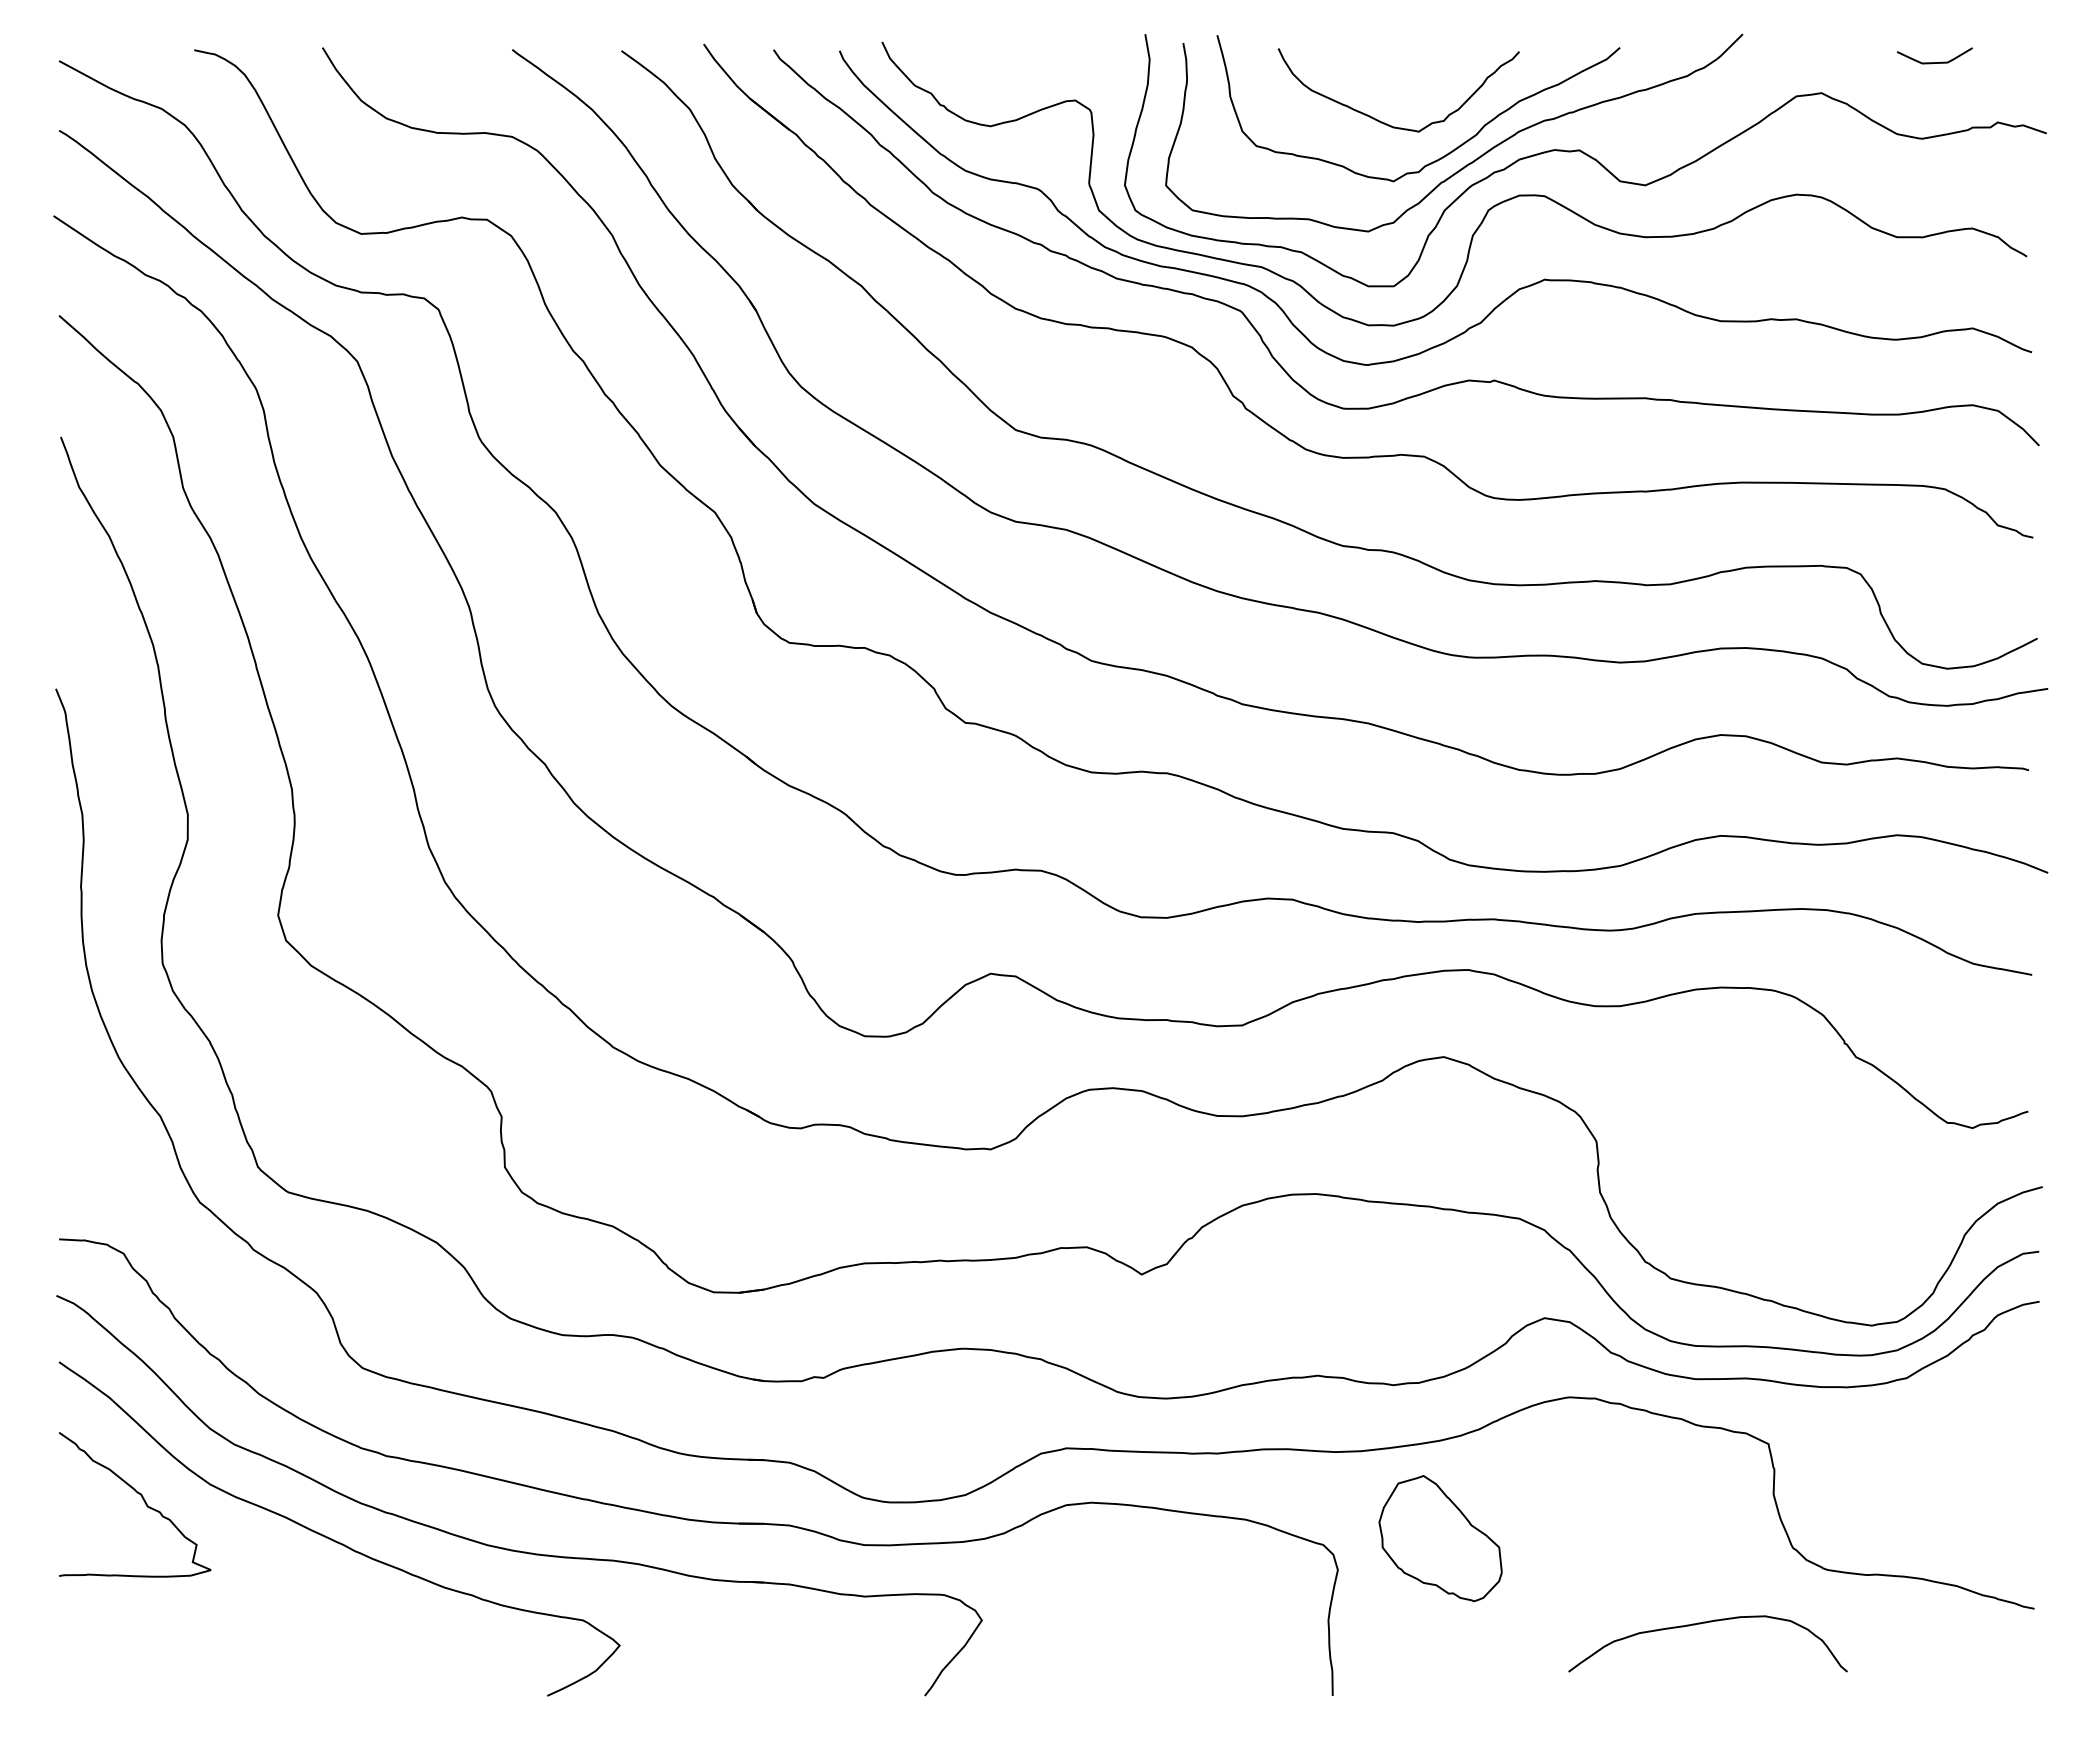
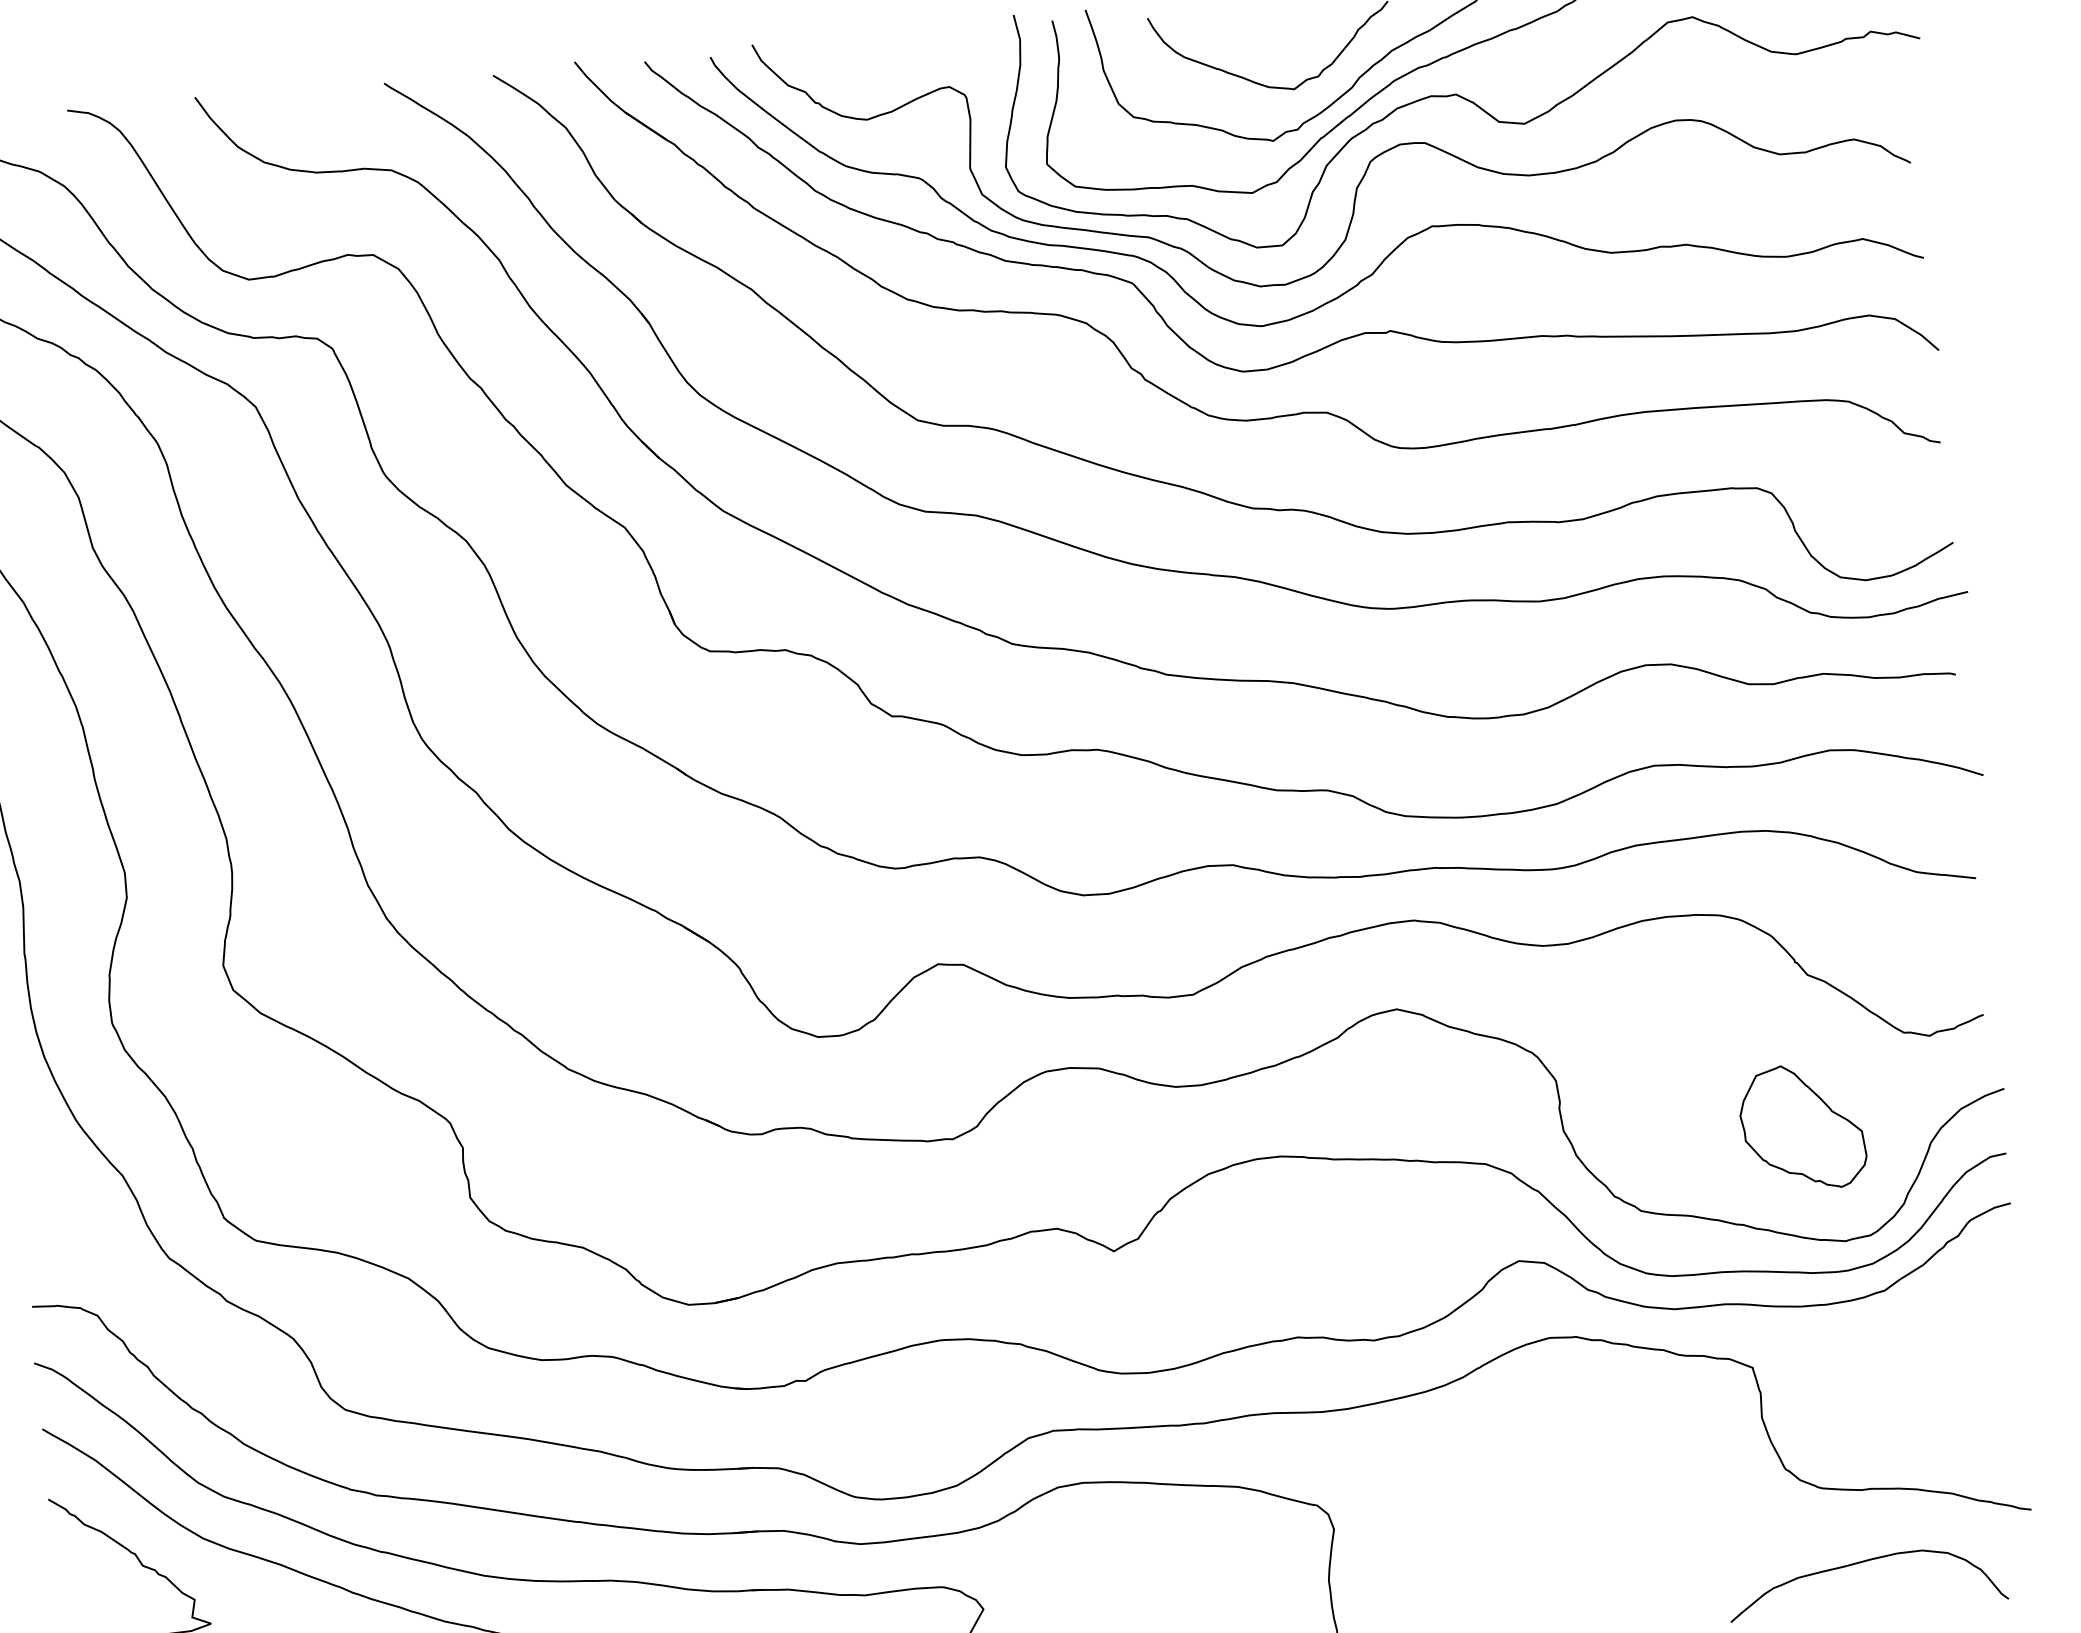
part: (1440, 1538) -> (1802, 1127), moved
curve: (1706, 1623) -> (1864, 1562), moved

